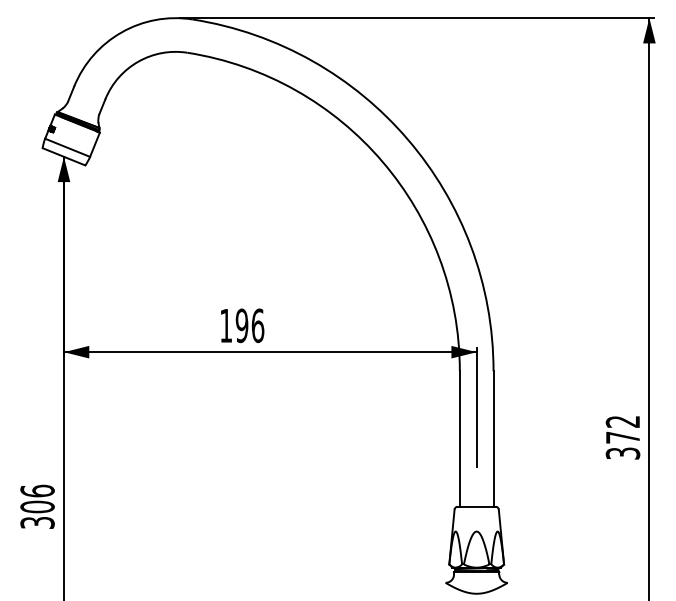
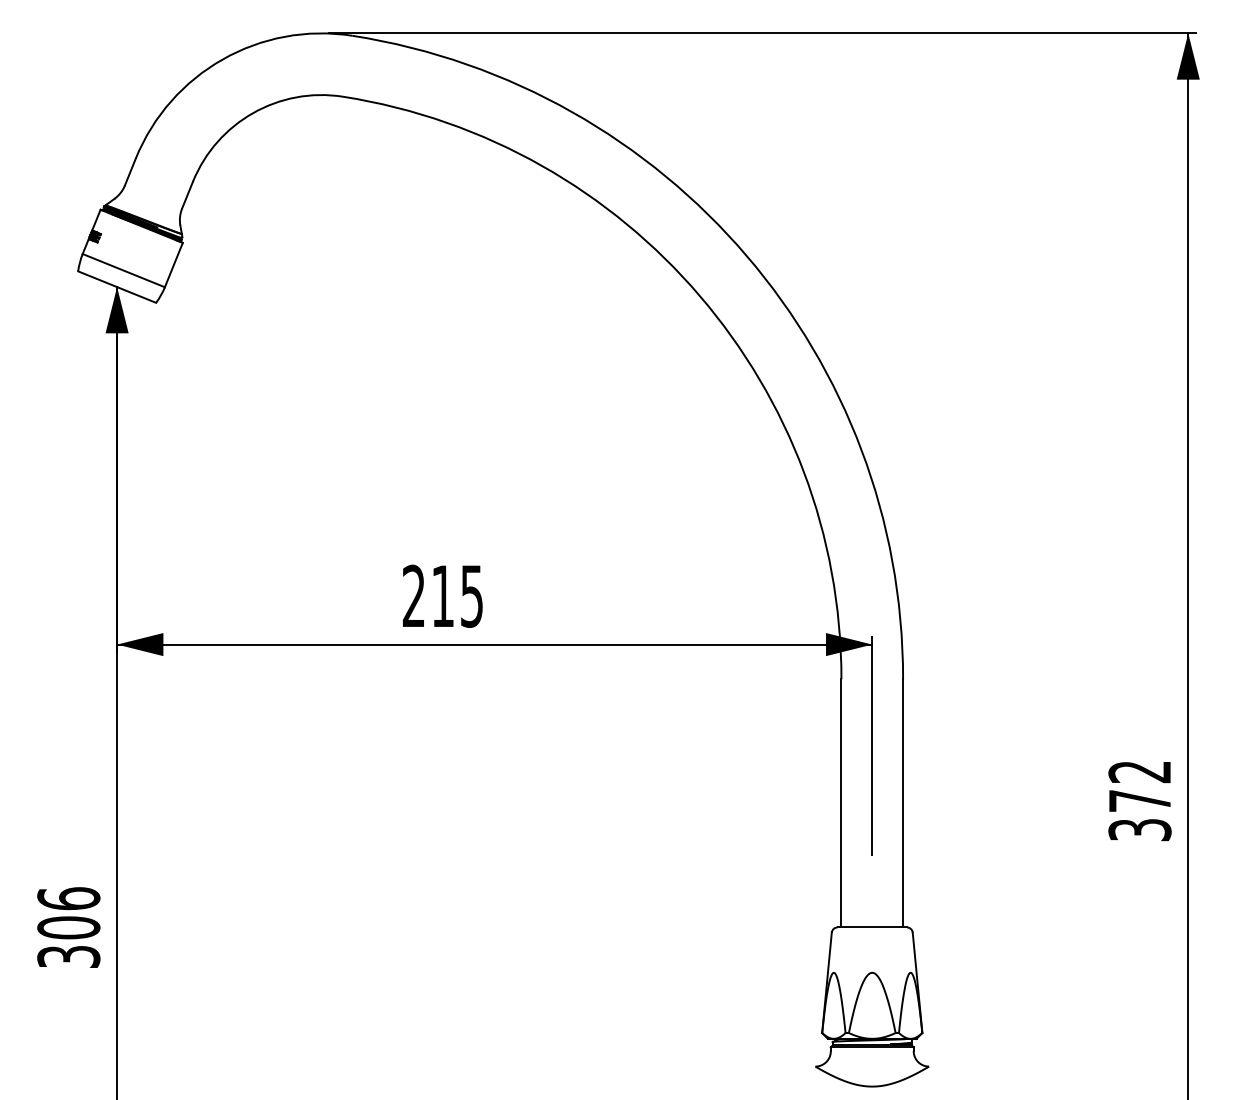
text: (242, 325) -> (443, 595), 196 -> 215

